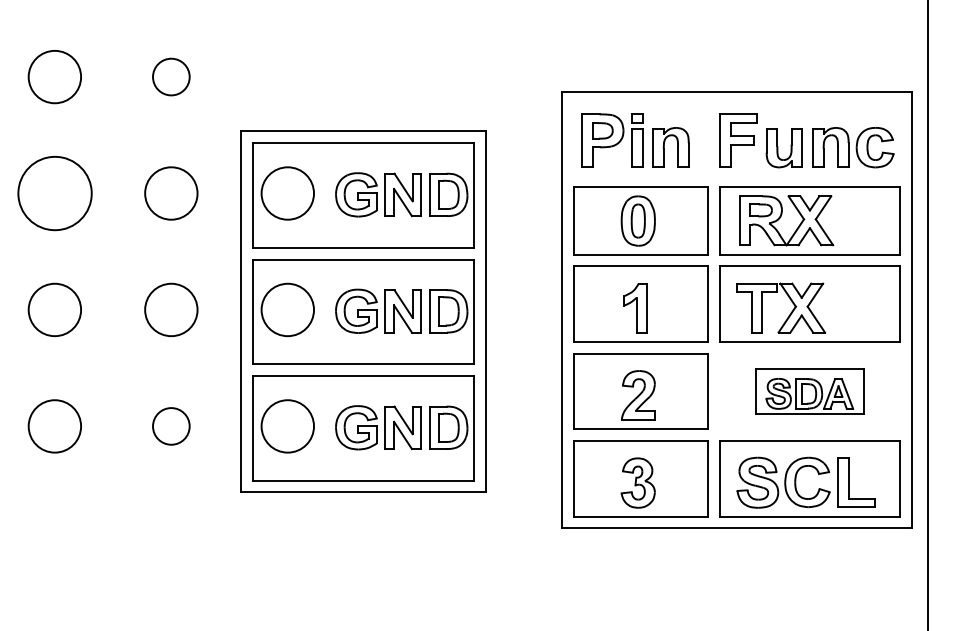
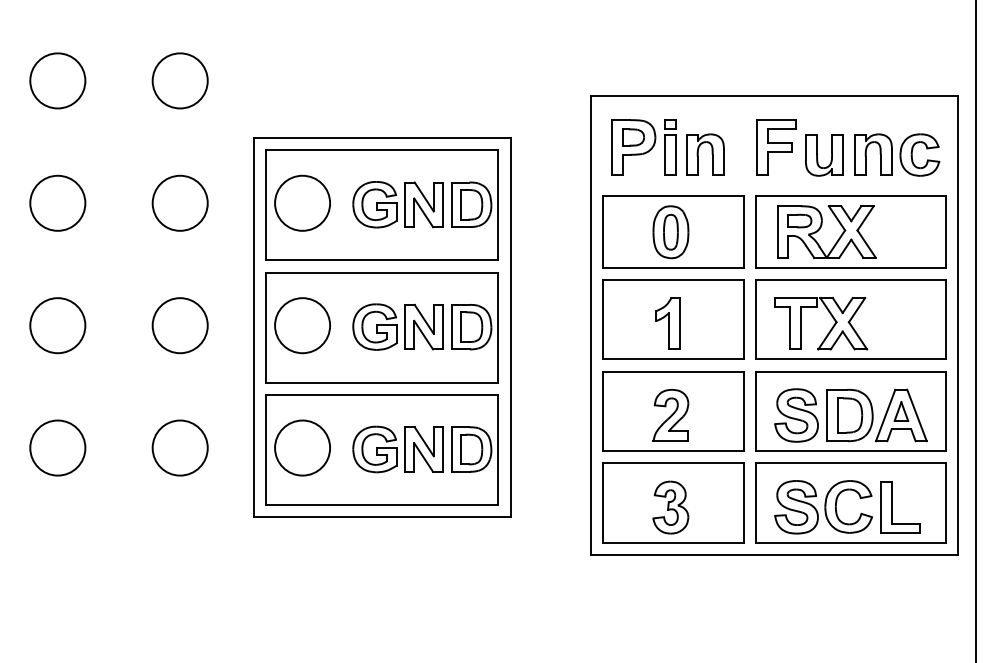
circle: (171, 76) -> (180, 80), size x1.43
circle: (54, 193) -> (57, 203), size x0.71
part: (809, 391) -> (850, 411), size x1.67
circle: (171, 426) -> (180, 448), size x1.43

